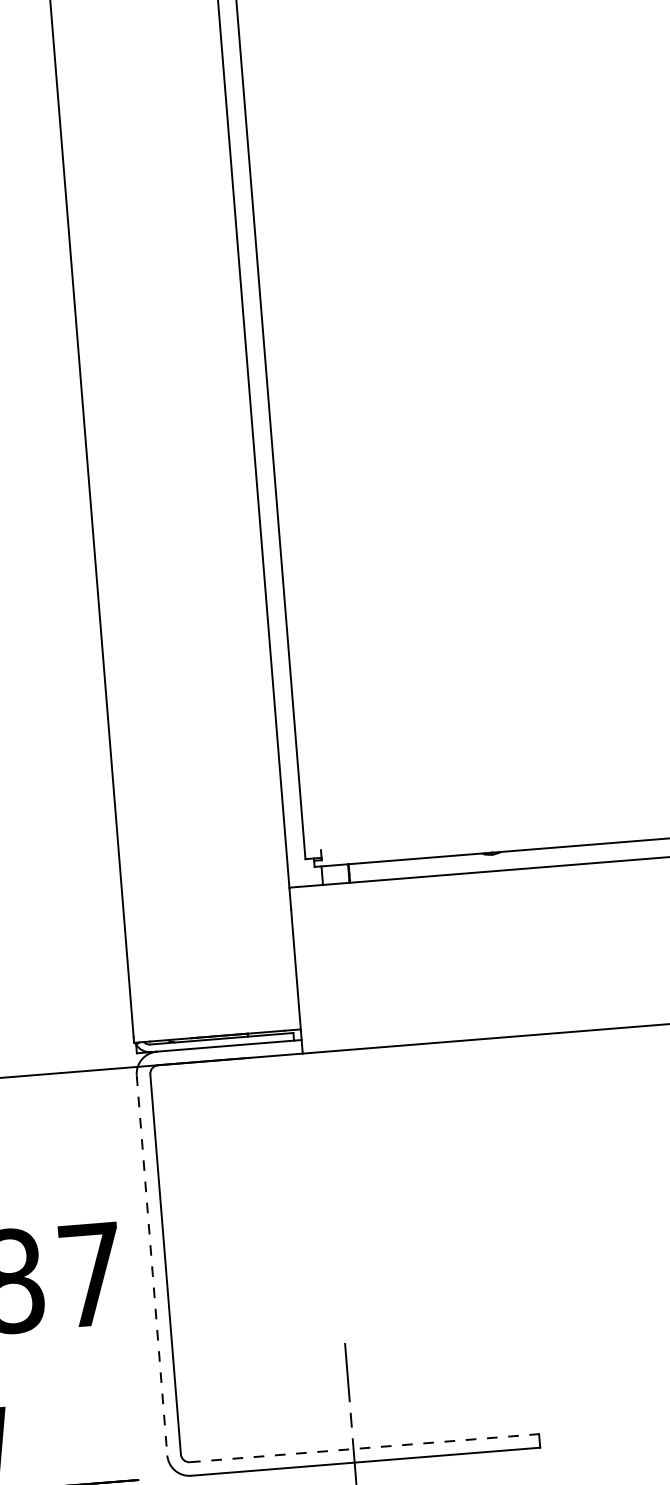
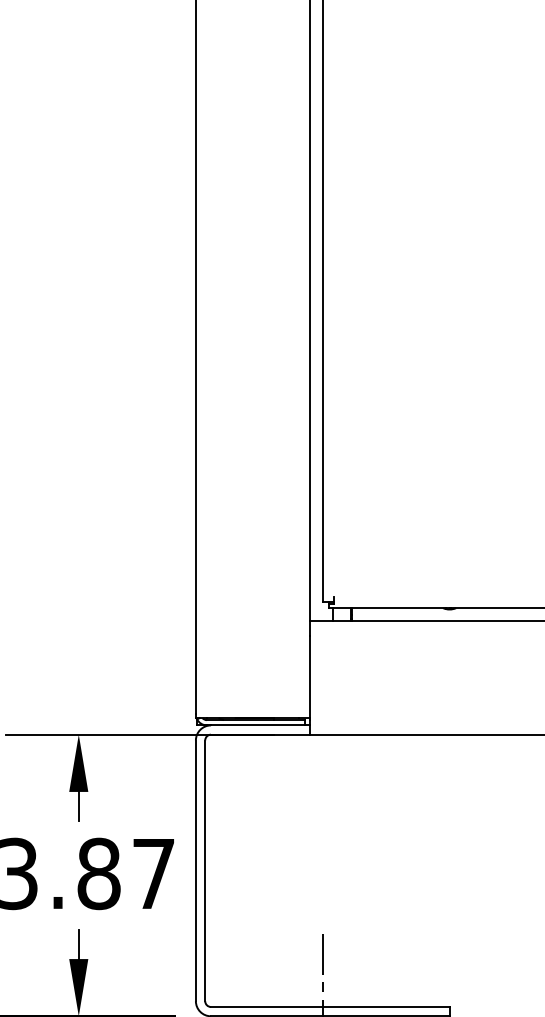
line: (151, 1266) -> (195, 871), dashed -> solid
line: (364, 1448) -> (330, 1007), dashed -> solid

